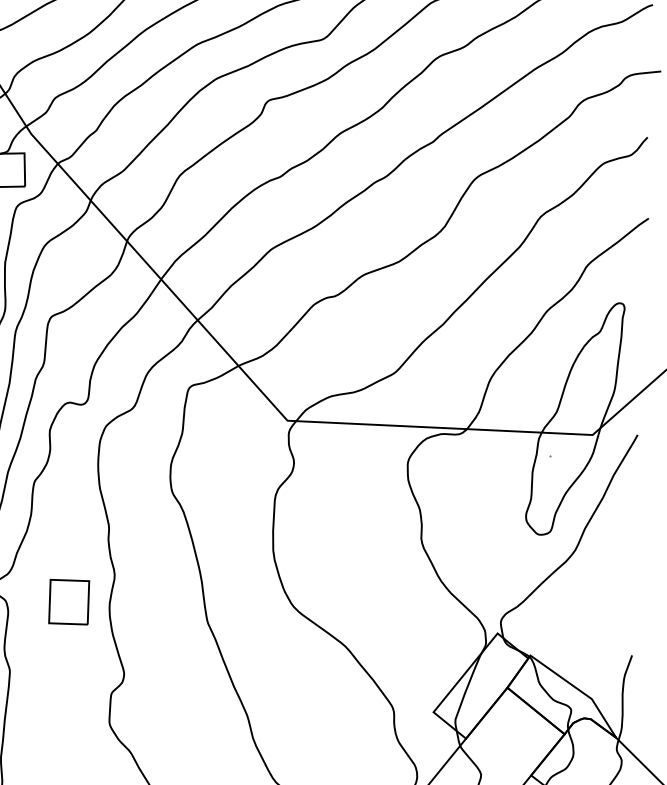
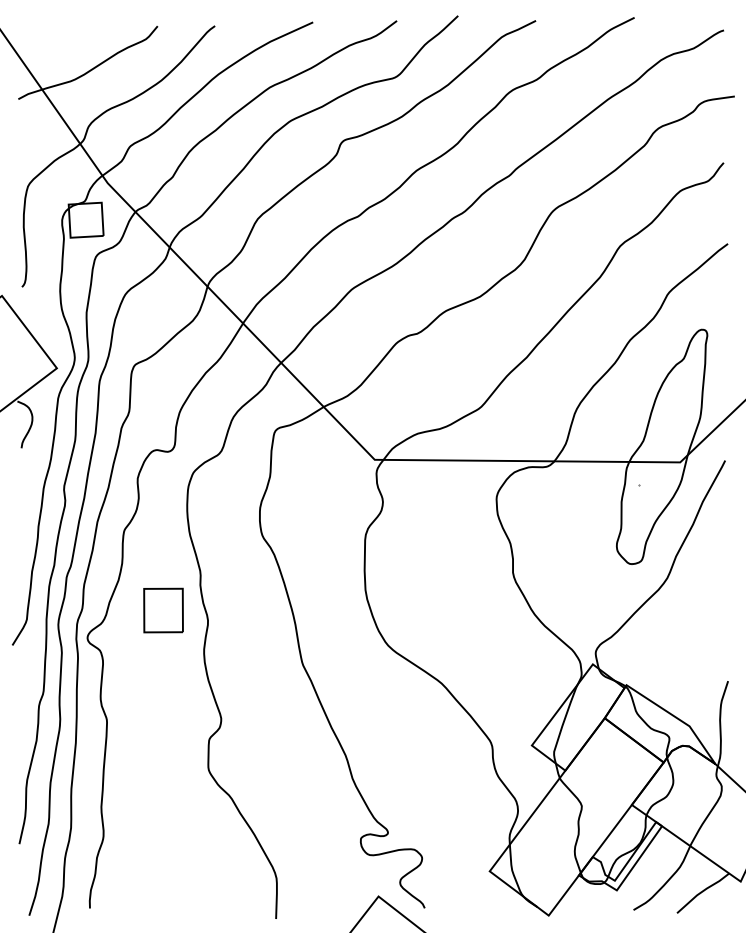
part: (69, 602) -> (163, 610), moved

